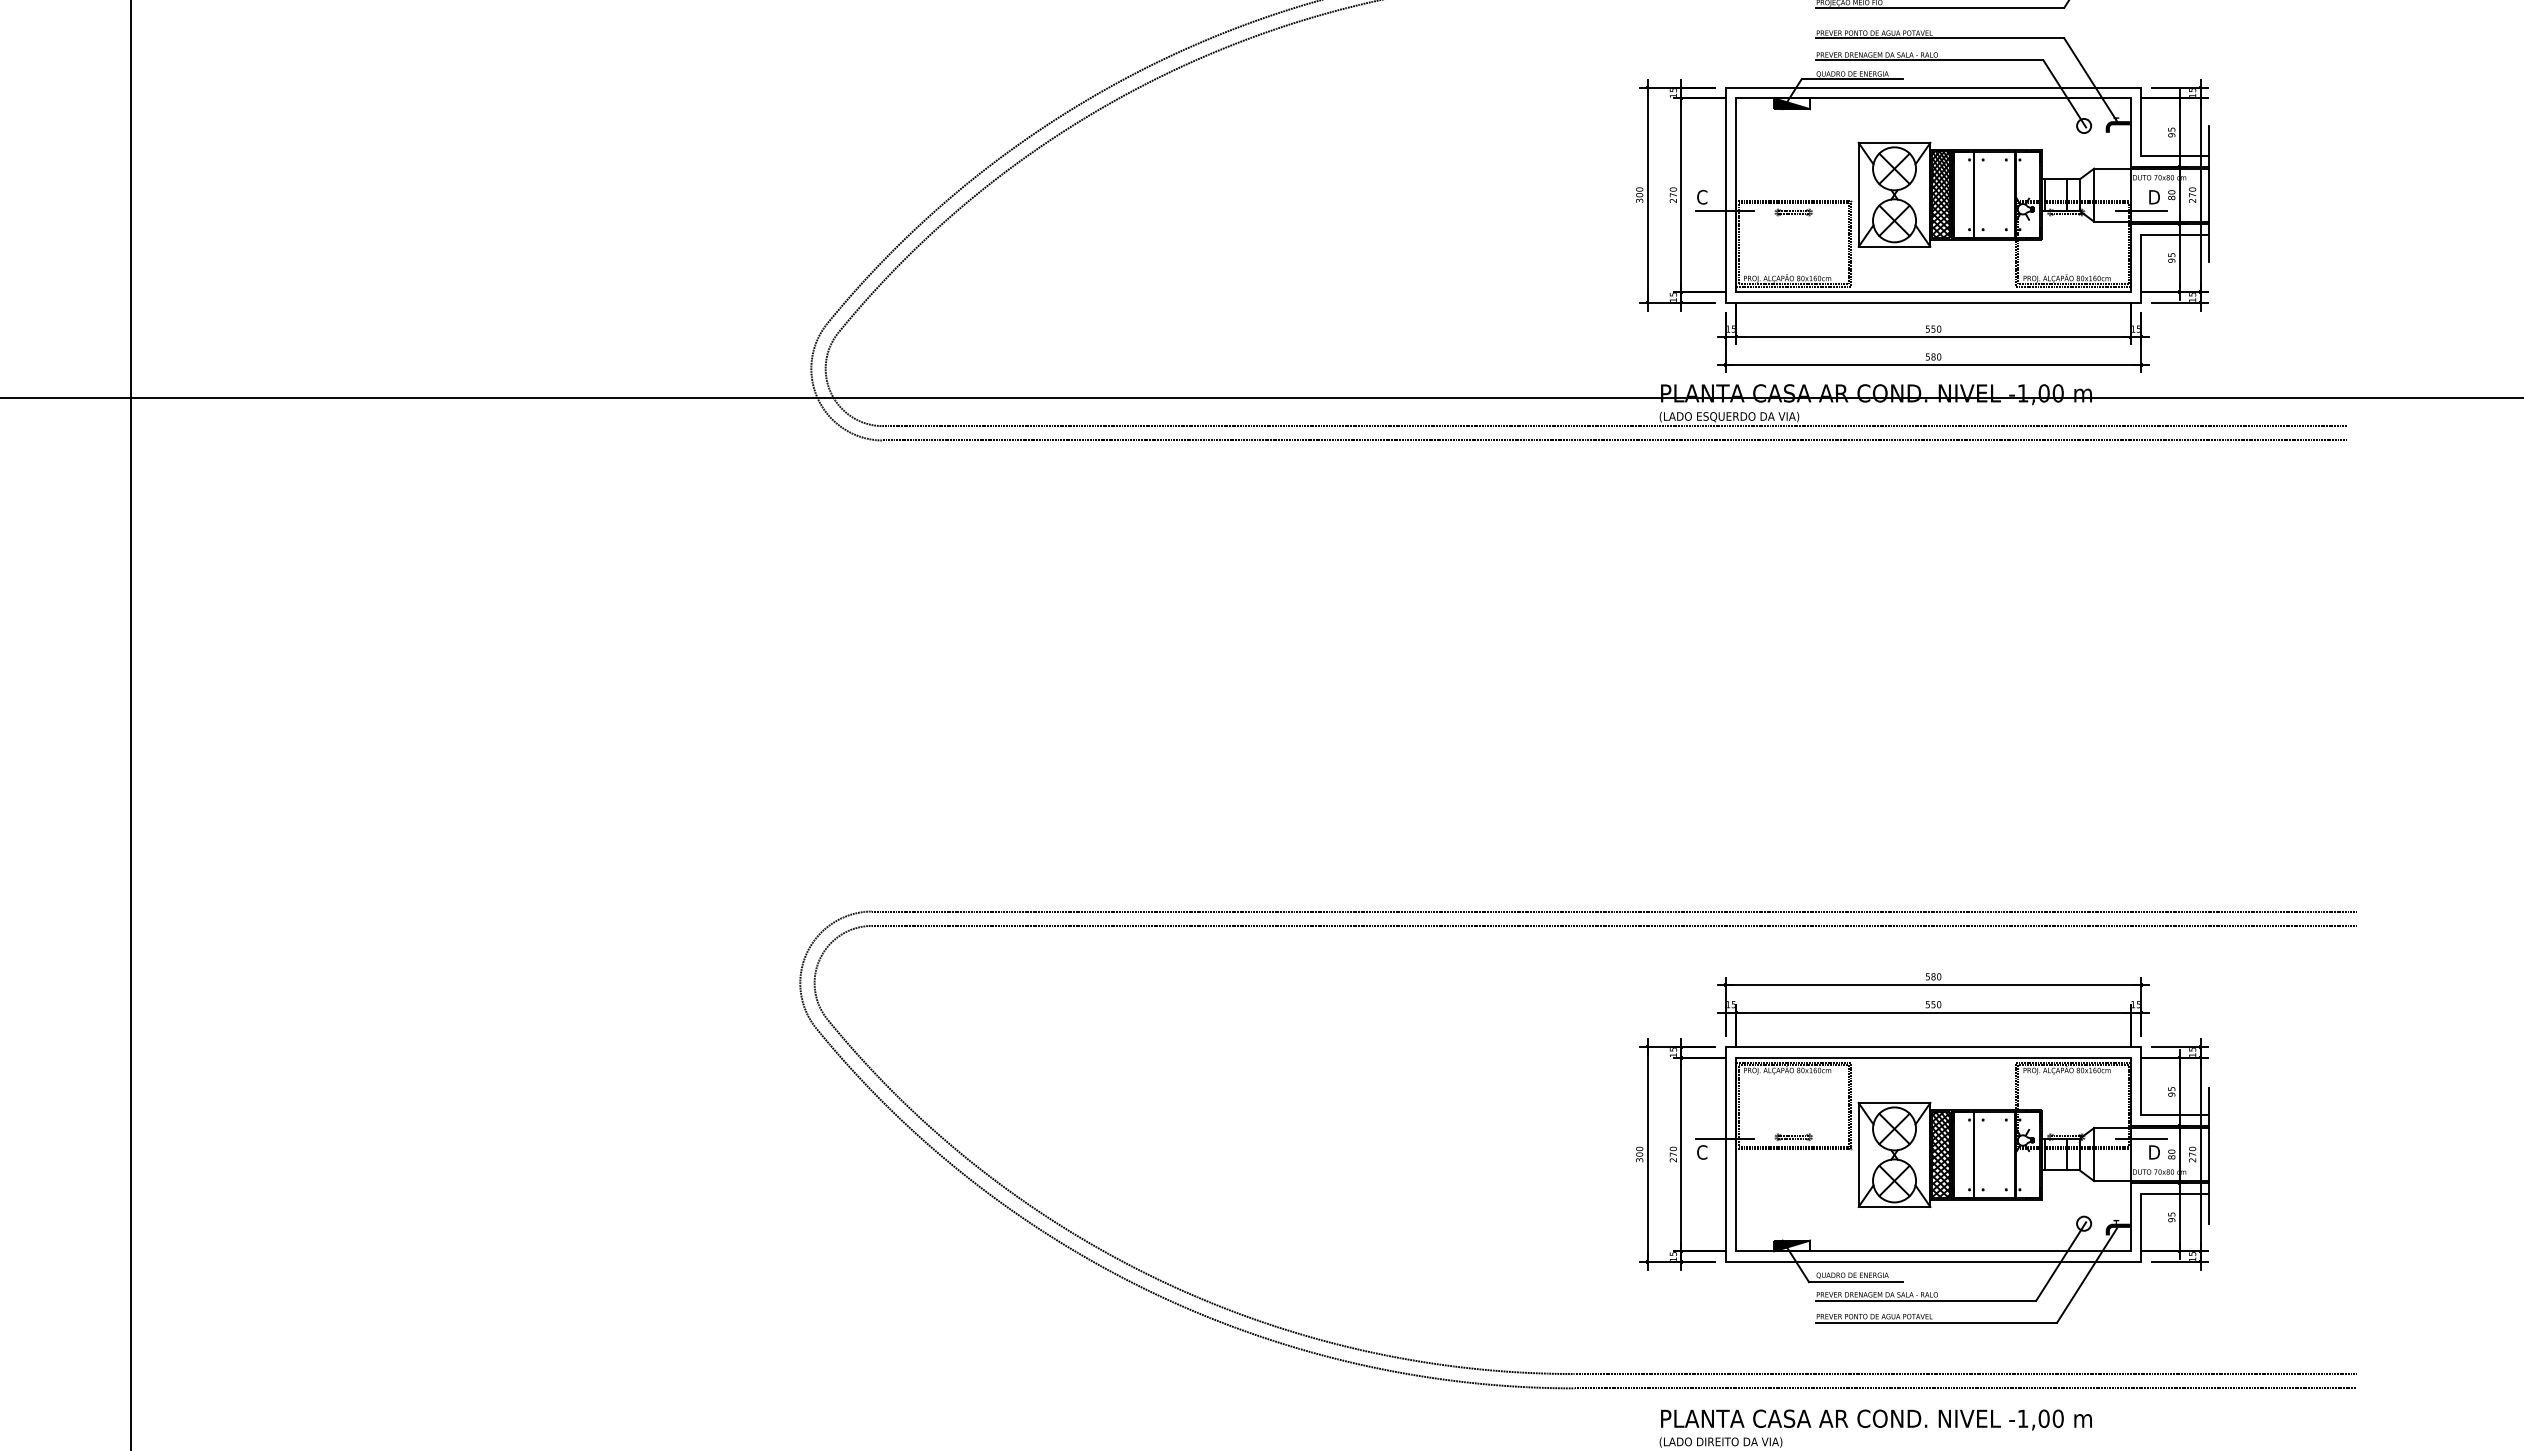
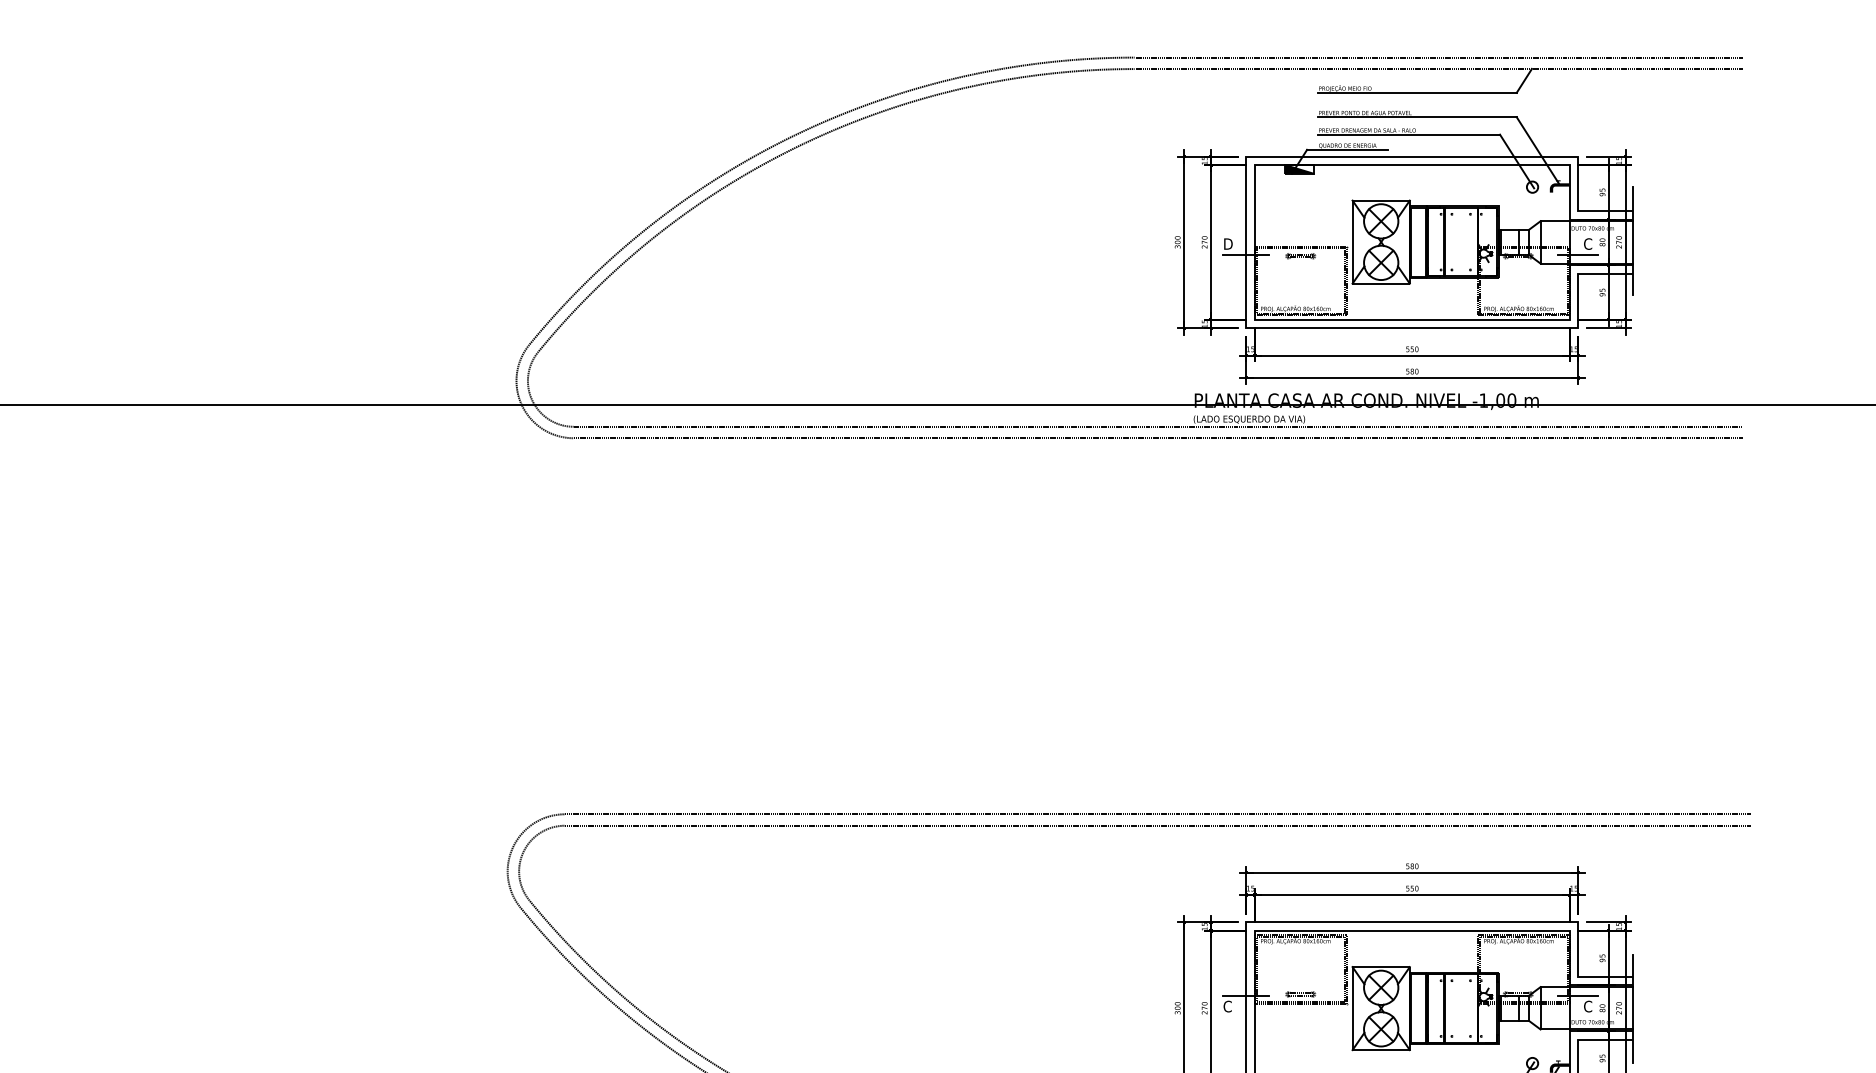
hatch: (1940, 194) -> (1417, 241), removed
text: (1702, 196) -> (1227, 243), C -> D
text: (2153, 196) -> (1587, 243), D -> C
text: (2153, 1152) -> (1587, 1006), D -> C
hatch: (1940, 1154) -> (1417, 1008), removed

